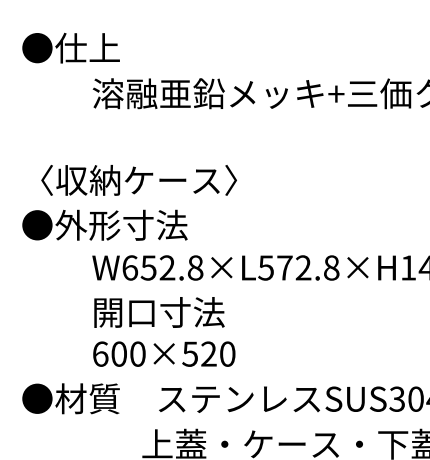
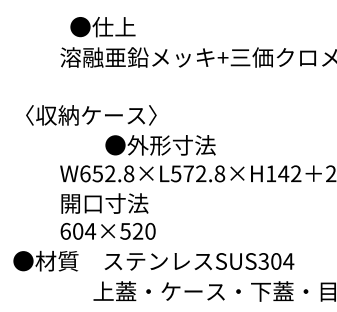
text: (70, 48) -> (102, 27), moved
text: (104, 225) -> (160, 145), moved
text: (137, 354) -> (90, 231), 600×520 -> 604×520

